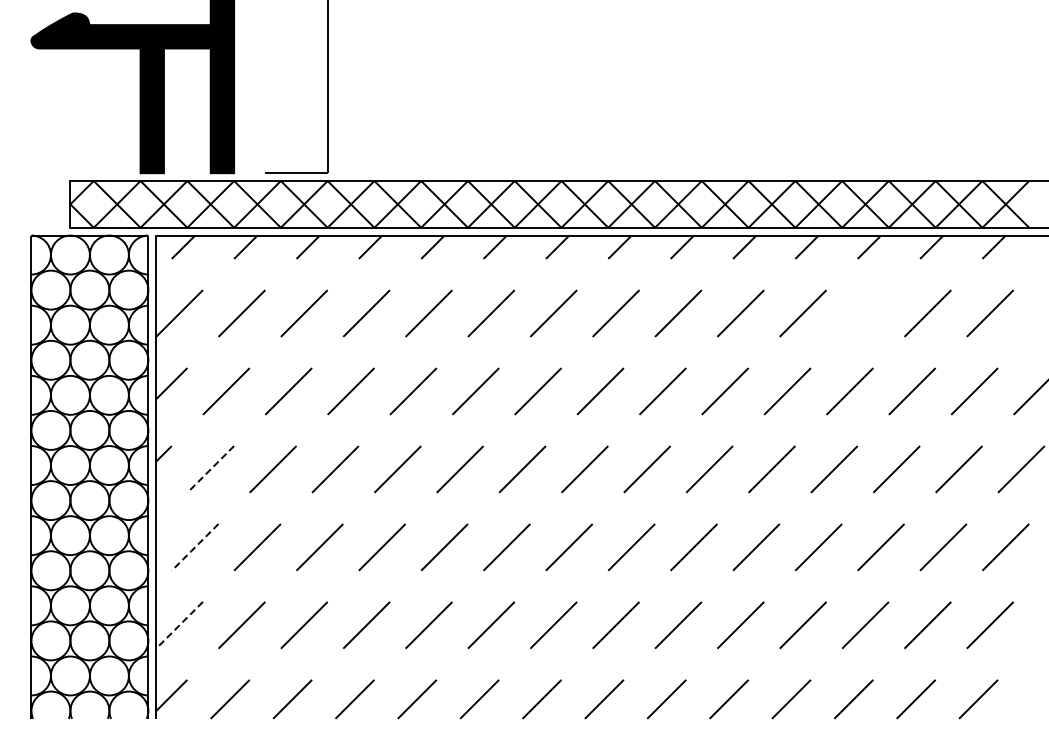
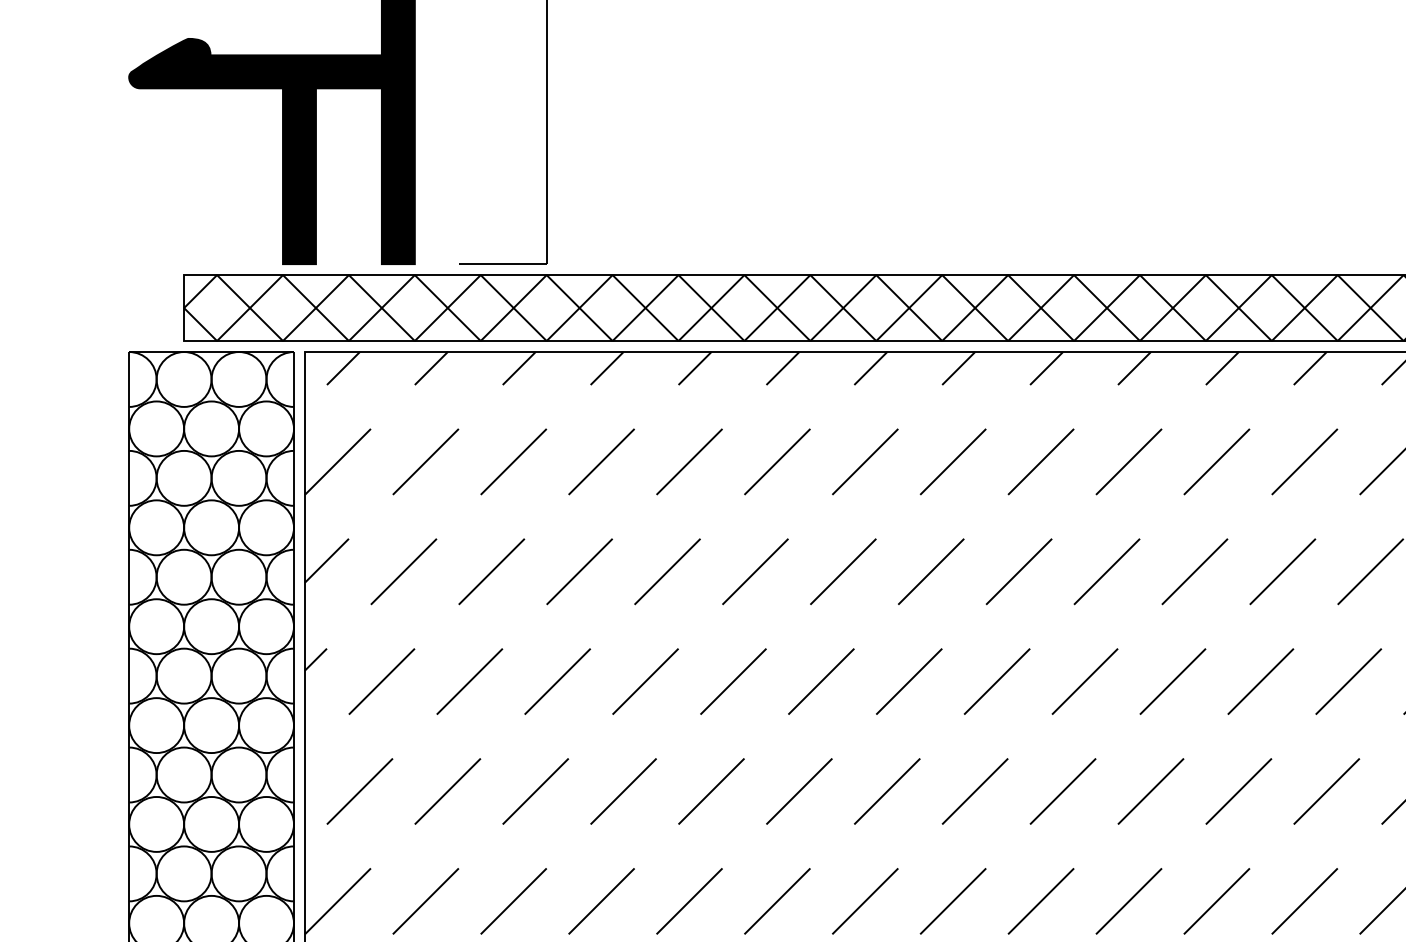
line: (865, 313) -> (1304, 461), added
line: (210, 469) -> (381, 681), dashed -> solid
line: (194, 547) -> (358, 791), dashed -> solid
line: (179, 625) -> (337, 901), dashed -> solid

